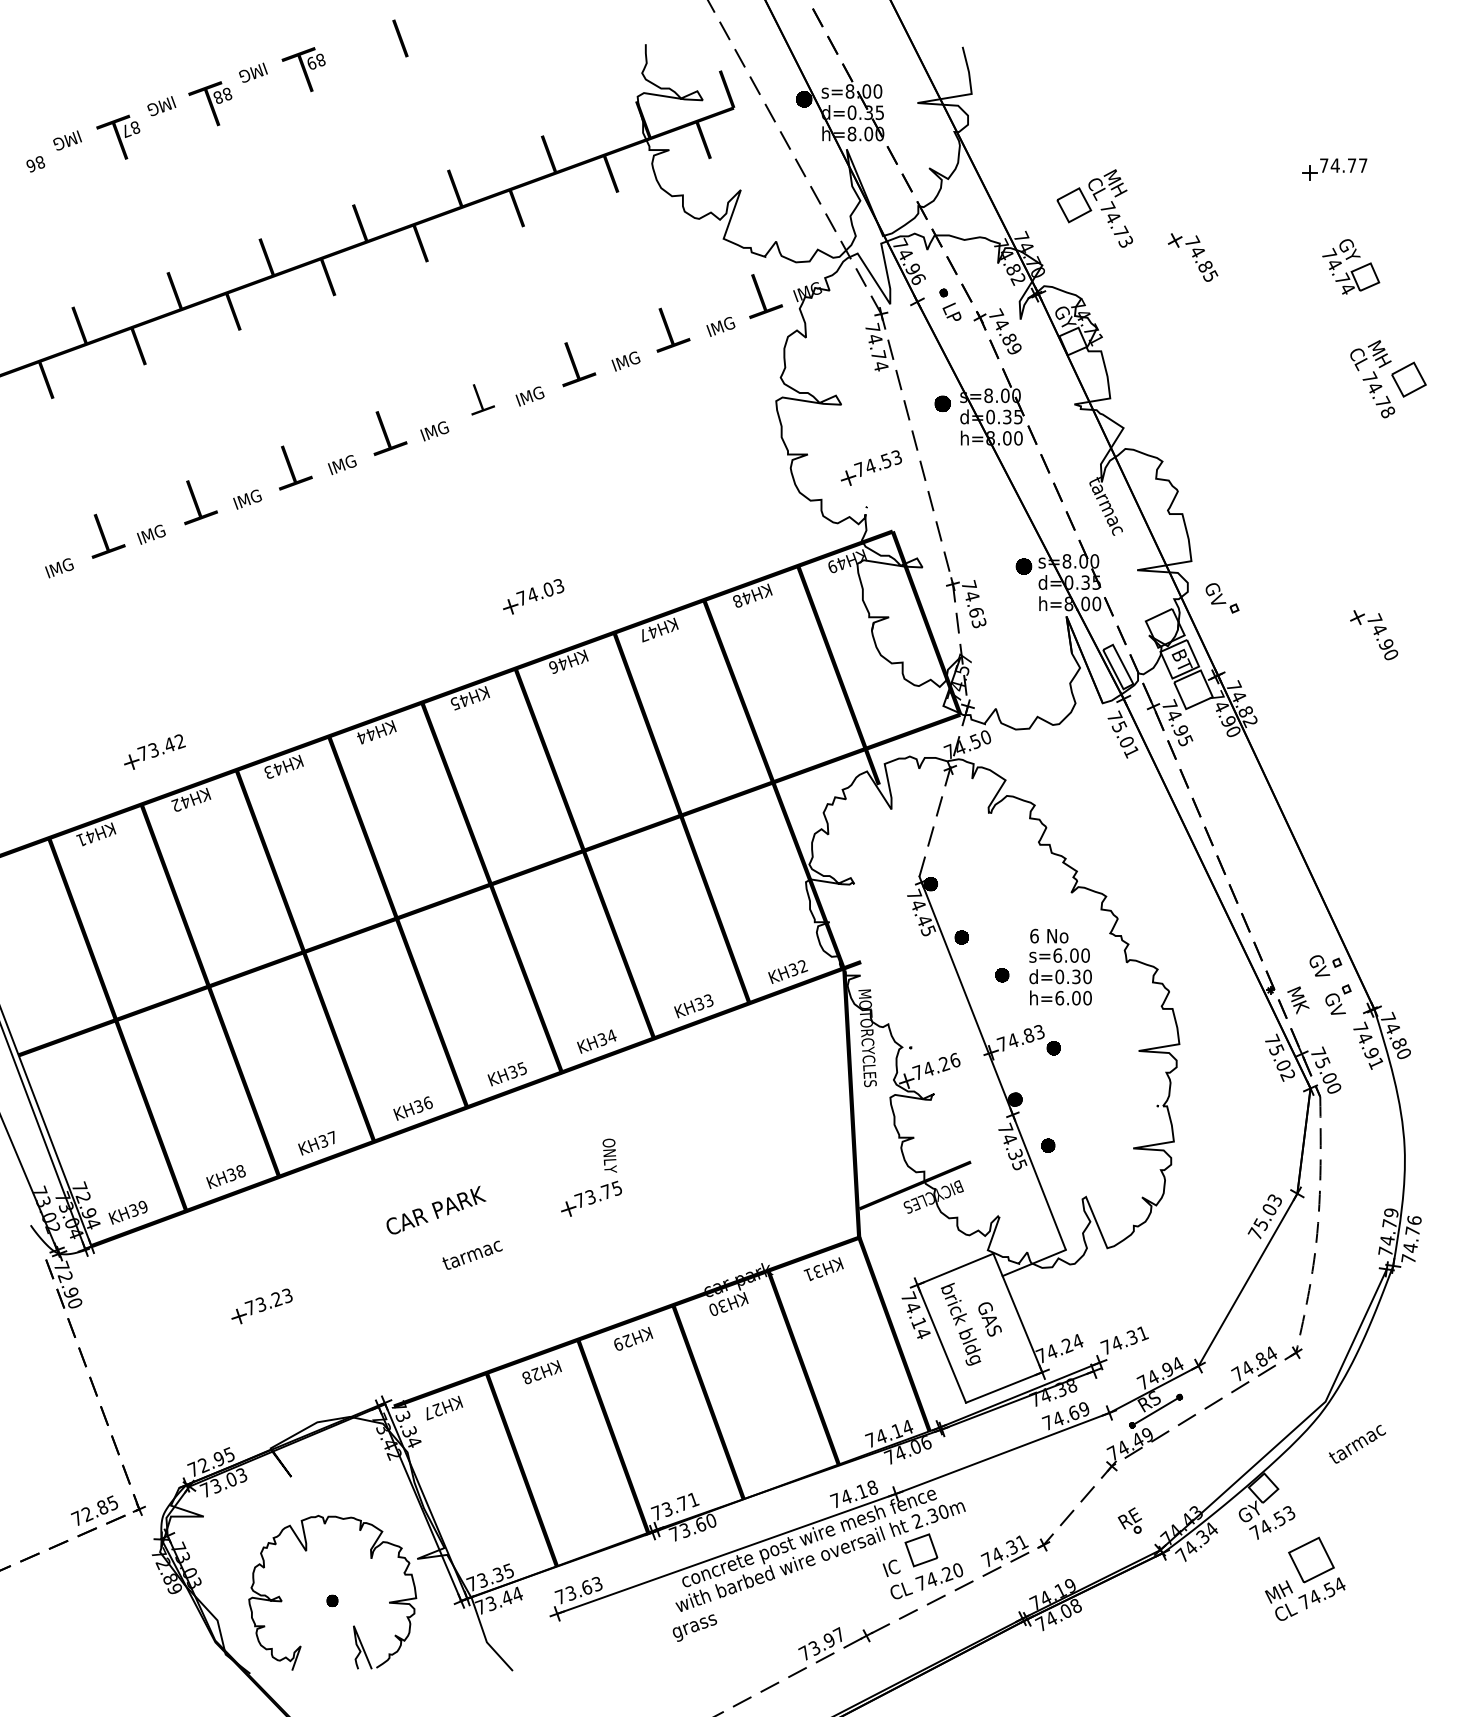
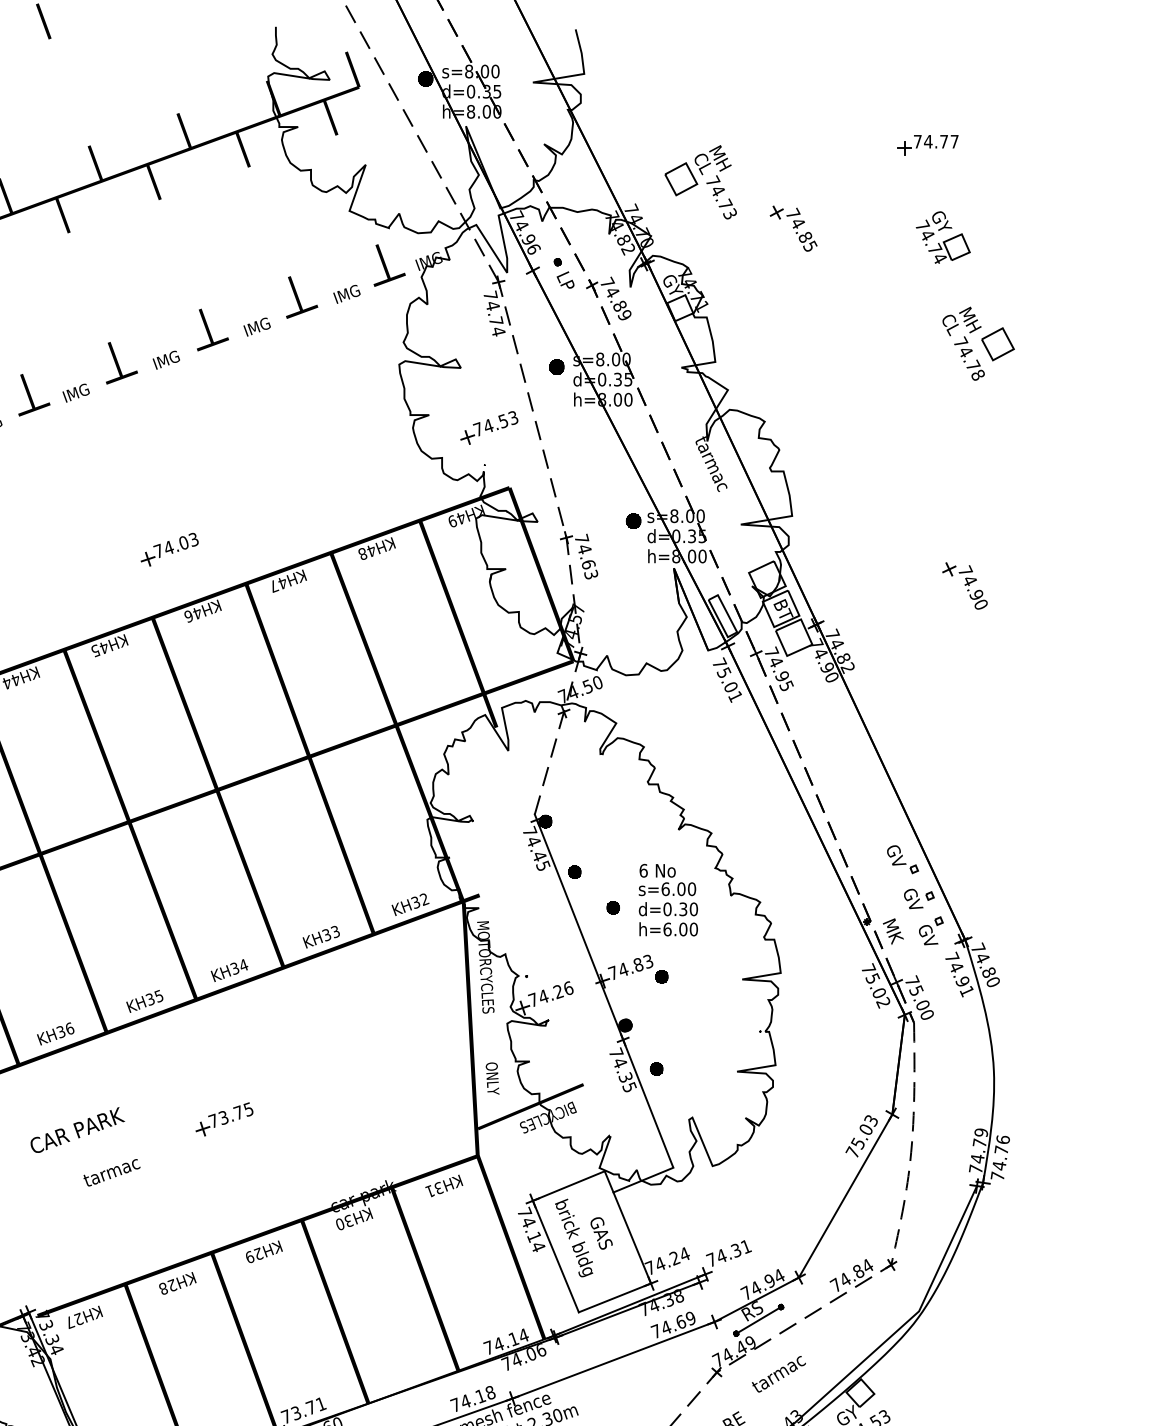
part: (483, 399) -> (122, 363), size x1.43
part: (1222, 598) -> (902, 859), moved
text: (609, 1155) -> (492, 1078), moved
text: (1357, 1443) -> (778, 1373), moved

